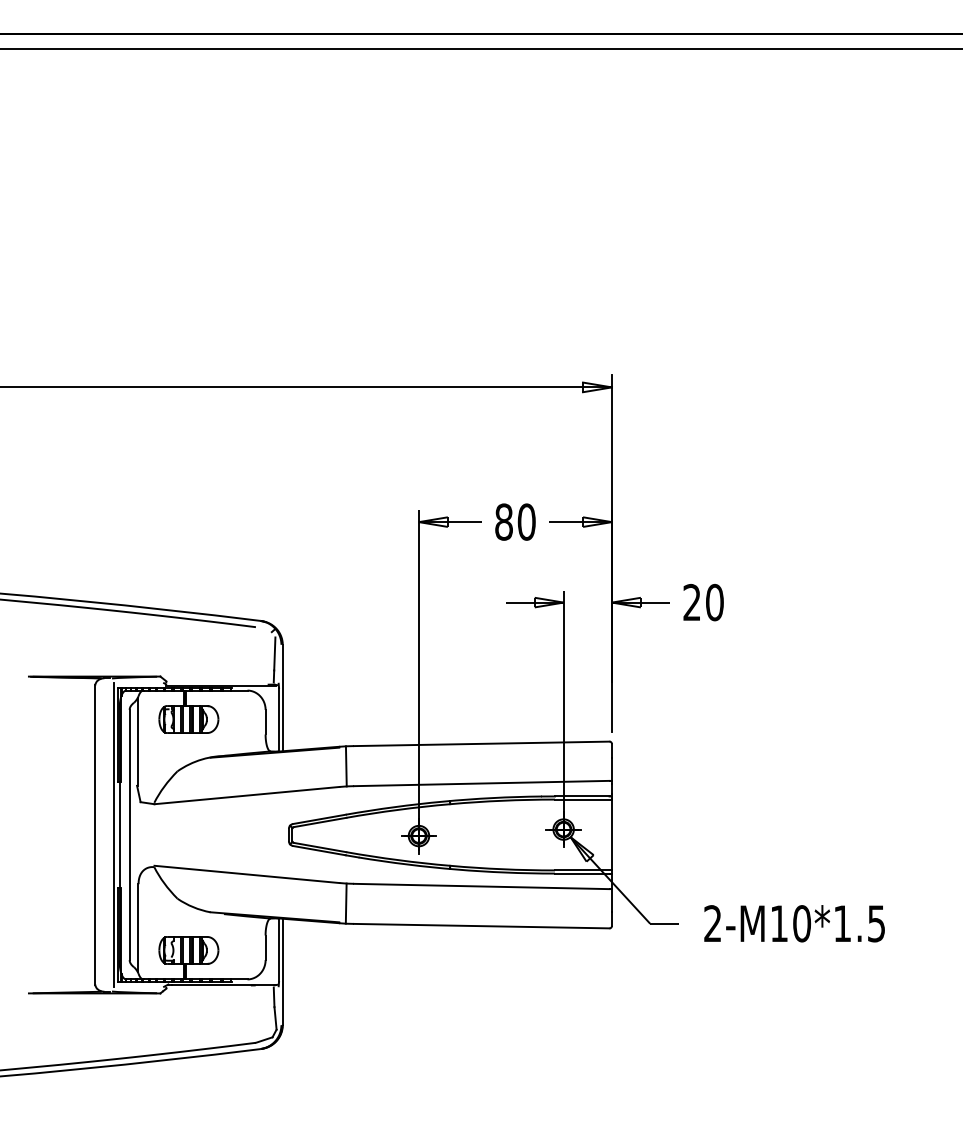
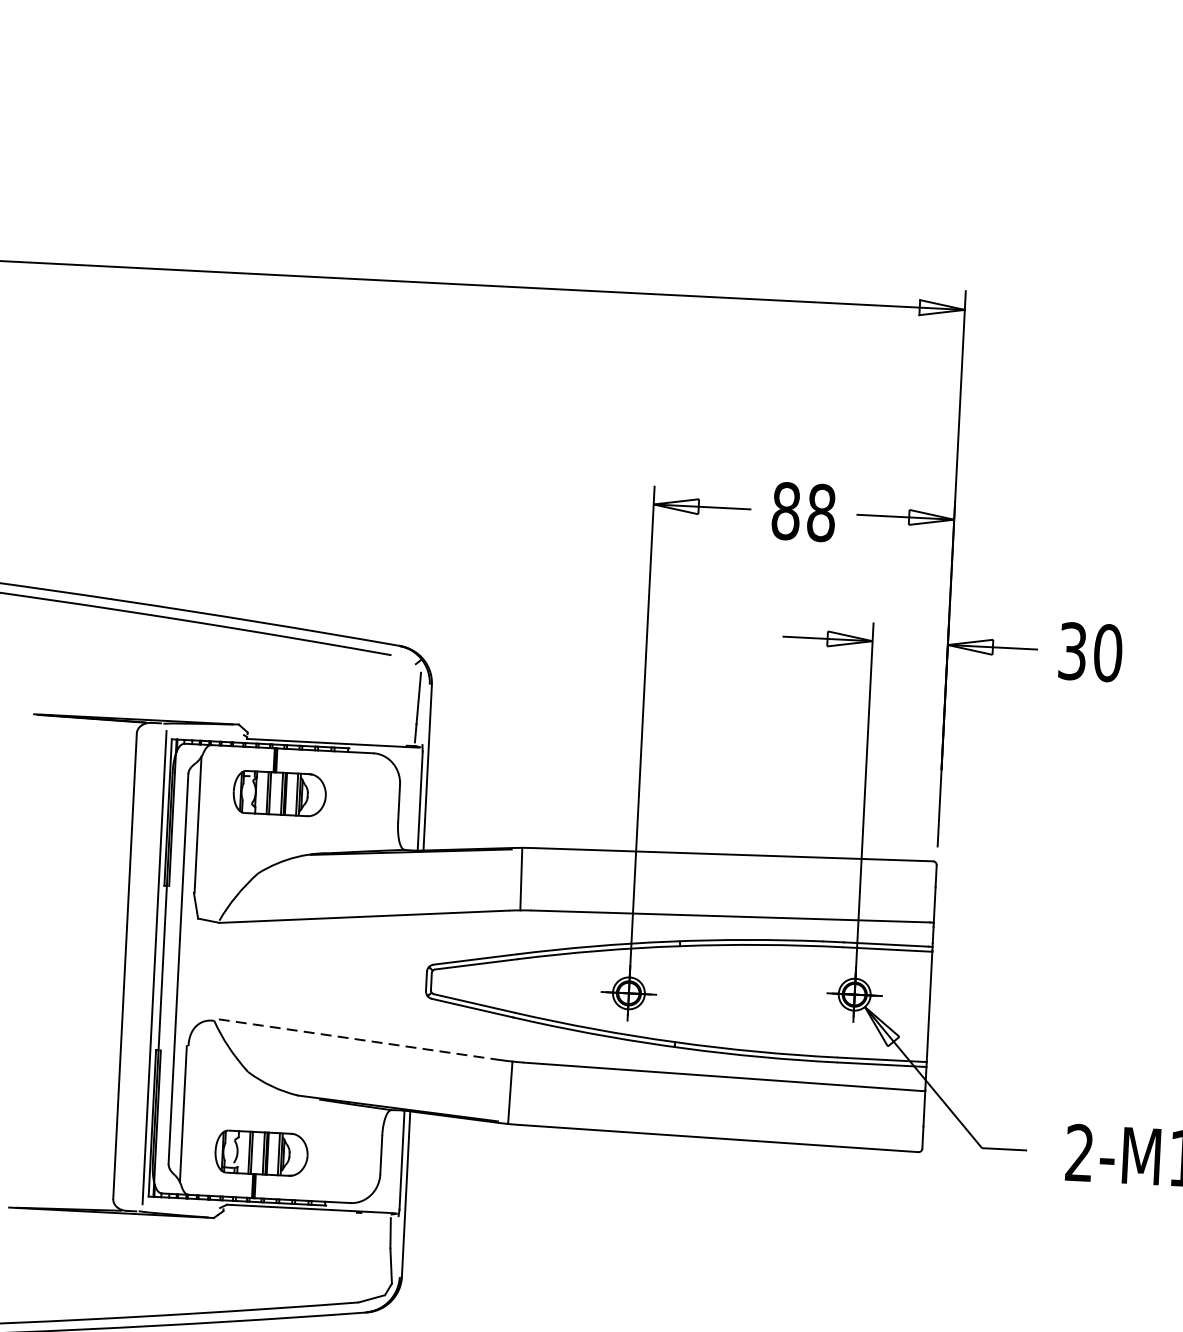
text: (526, 521) -> (821, 511), 80 -> 88
text: (691, 602) -> (1071, 651), 20 -> 30
line: (246, 874) -> (357, 1039), solid -> dashed

